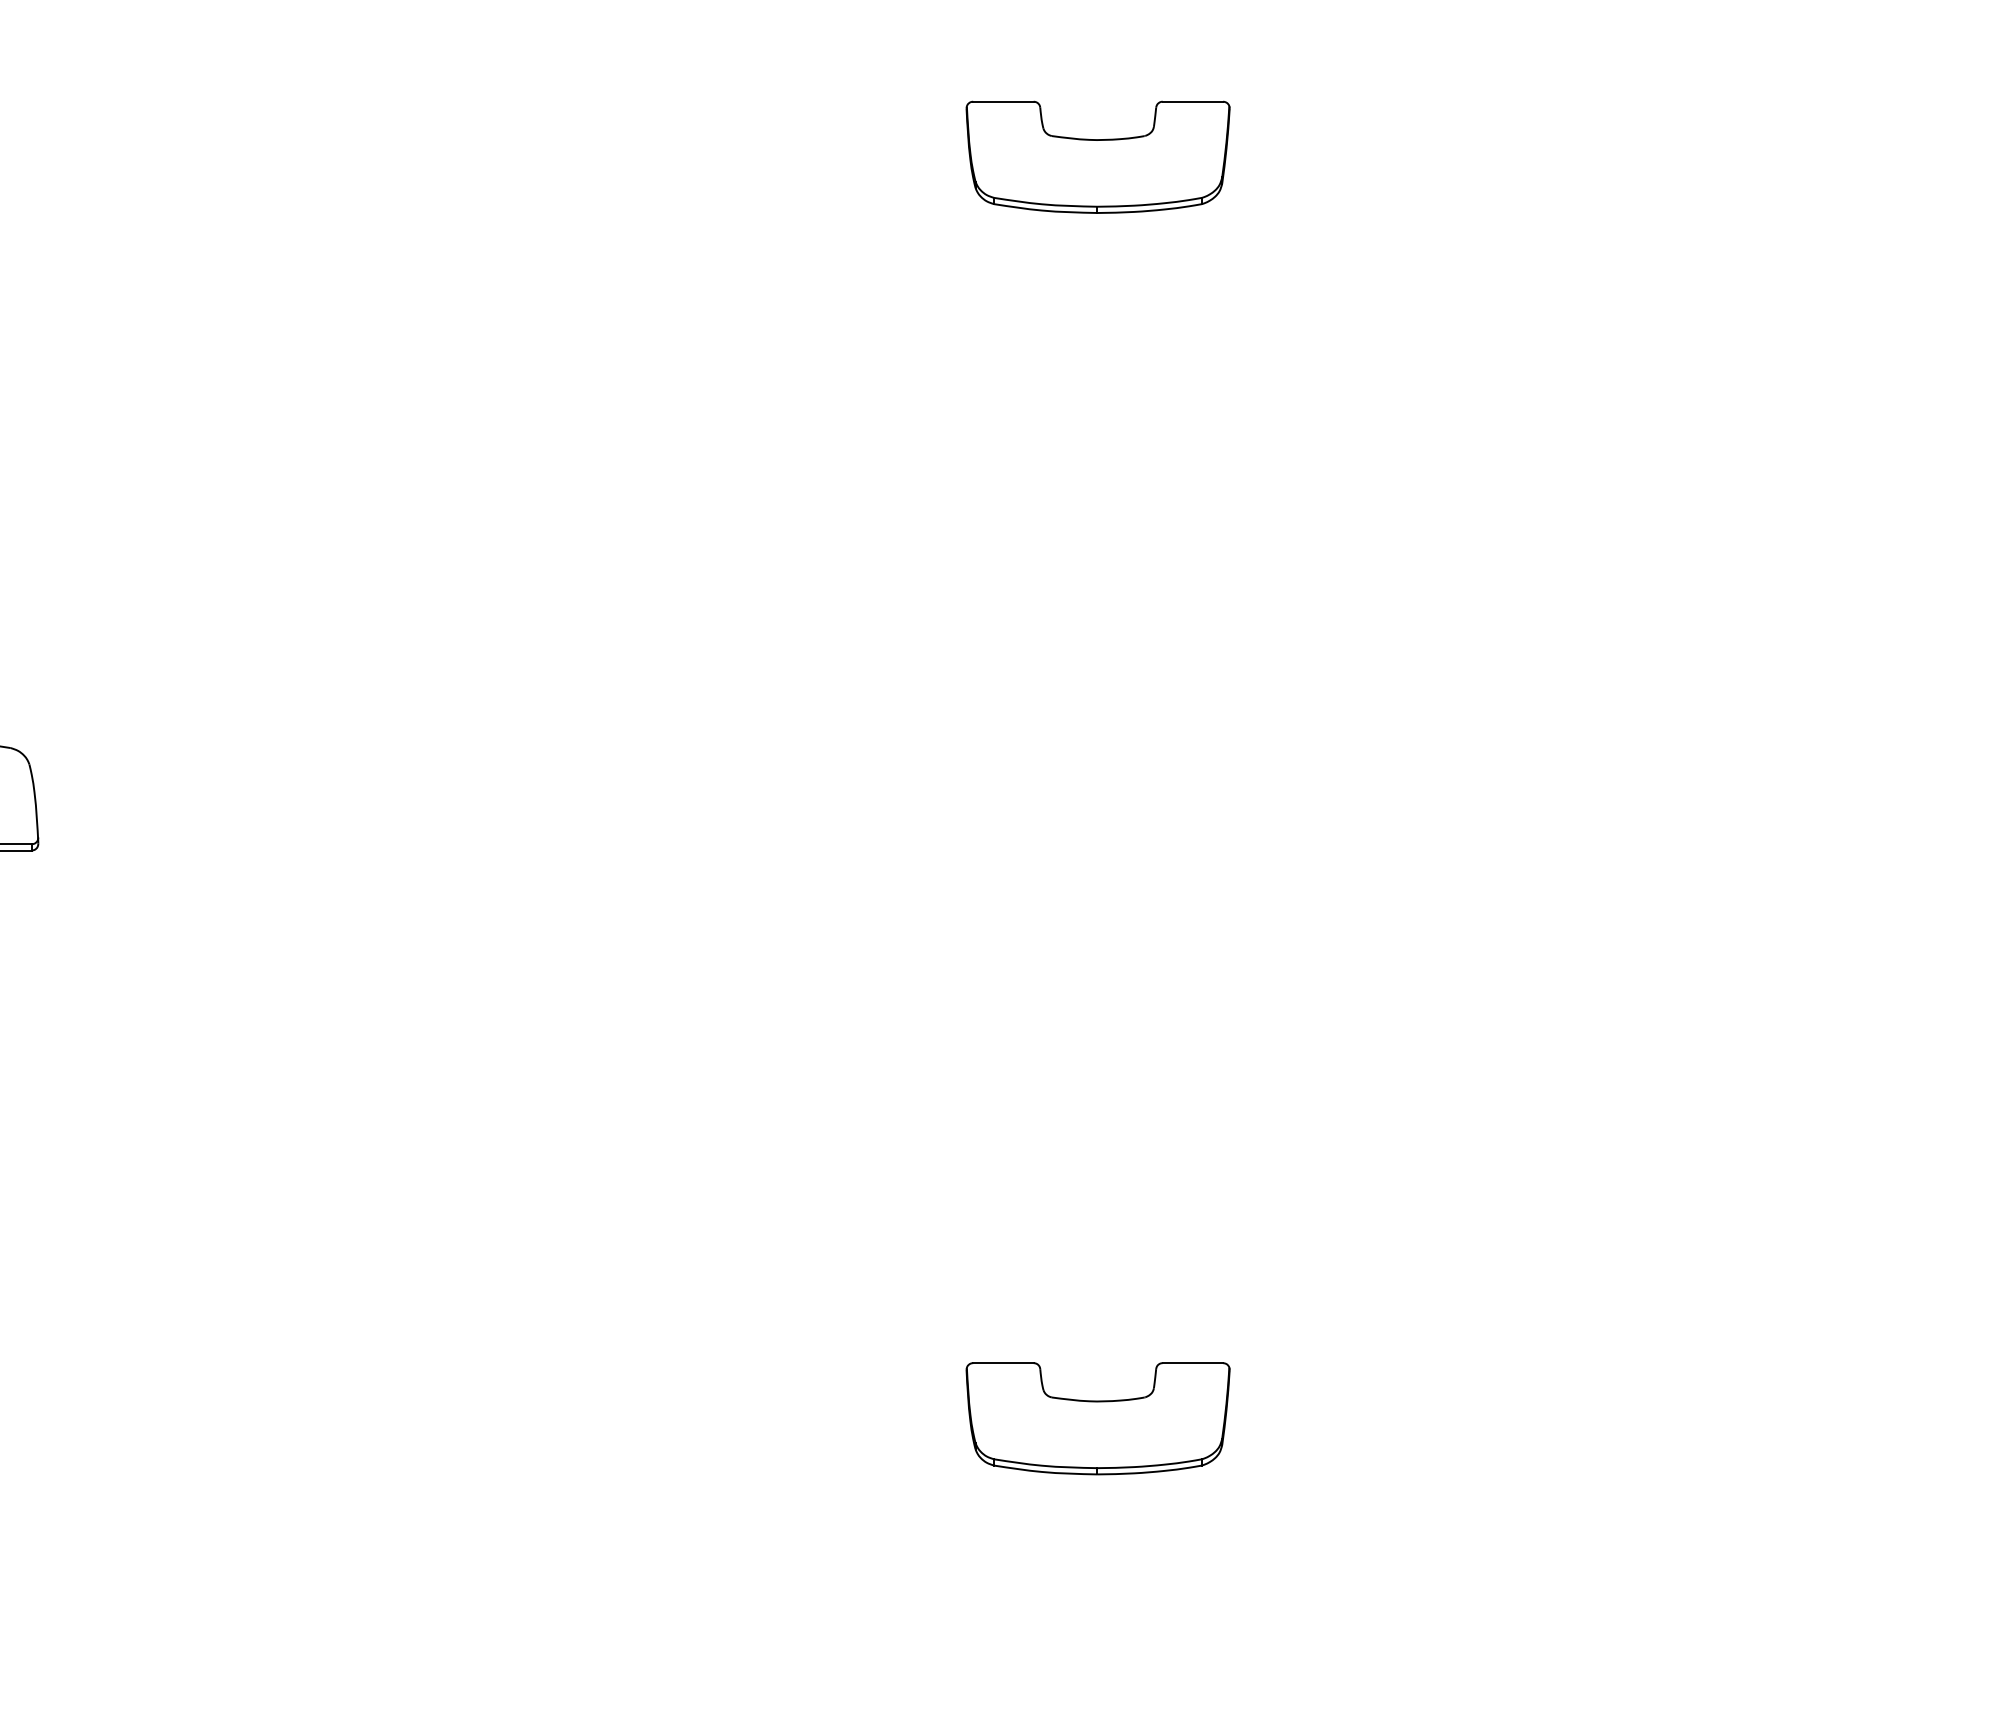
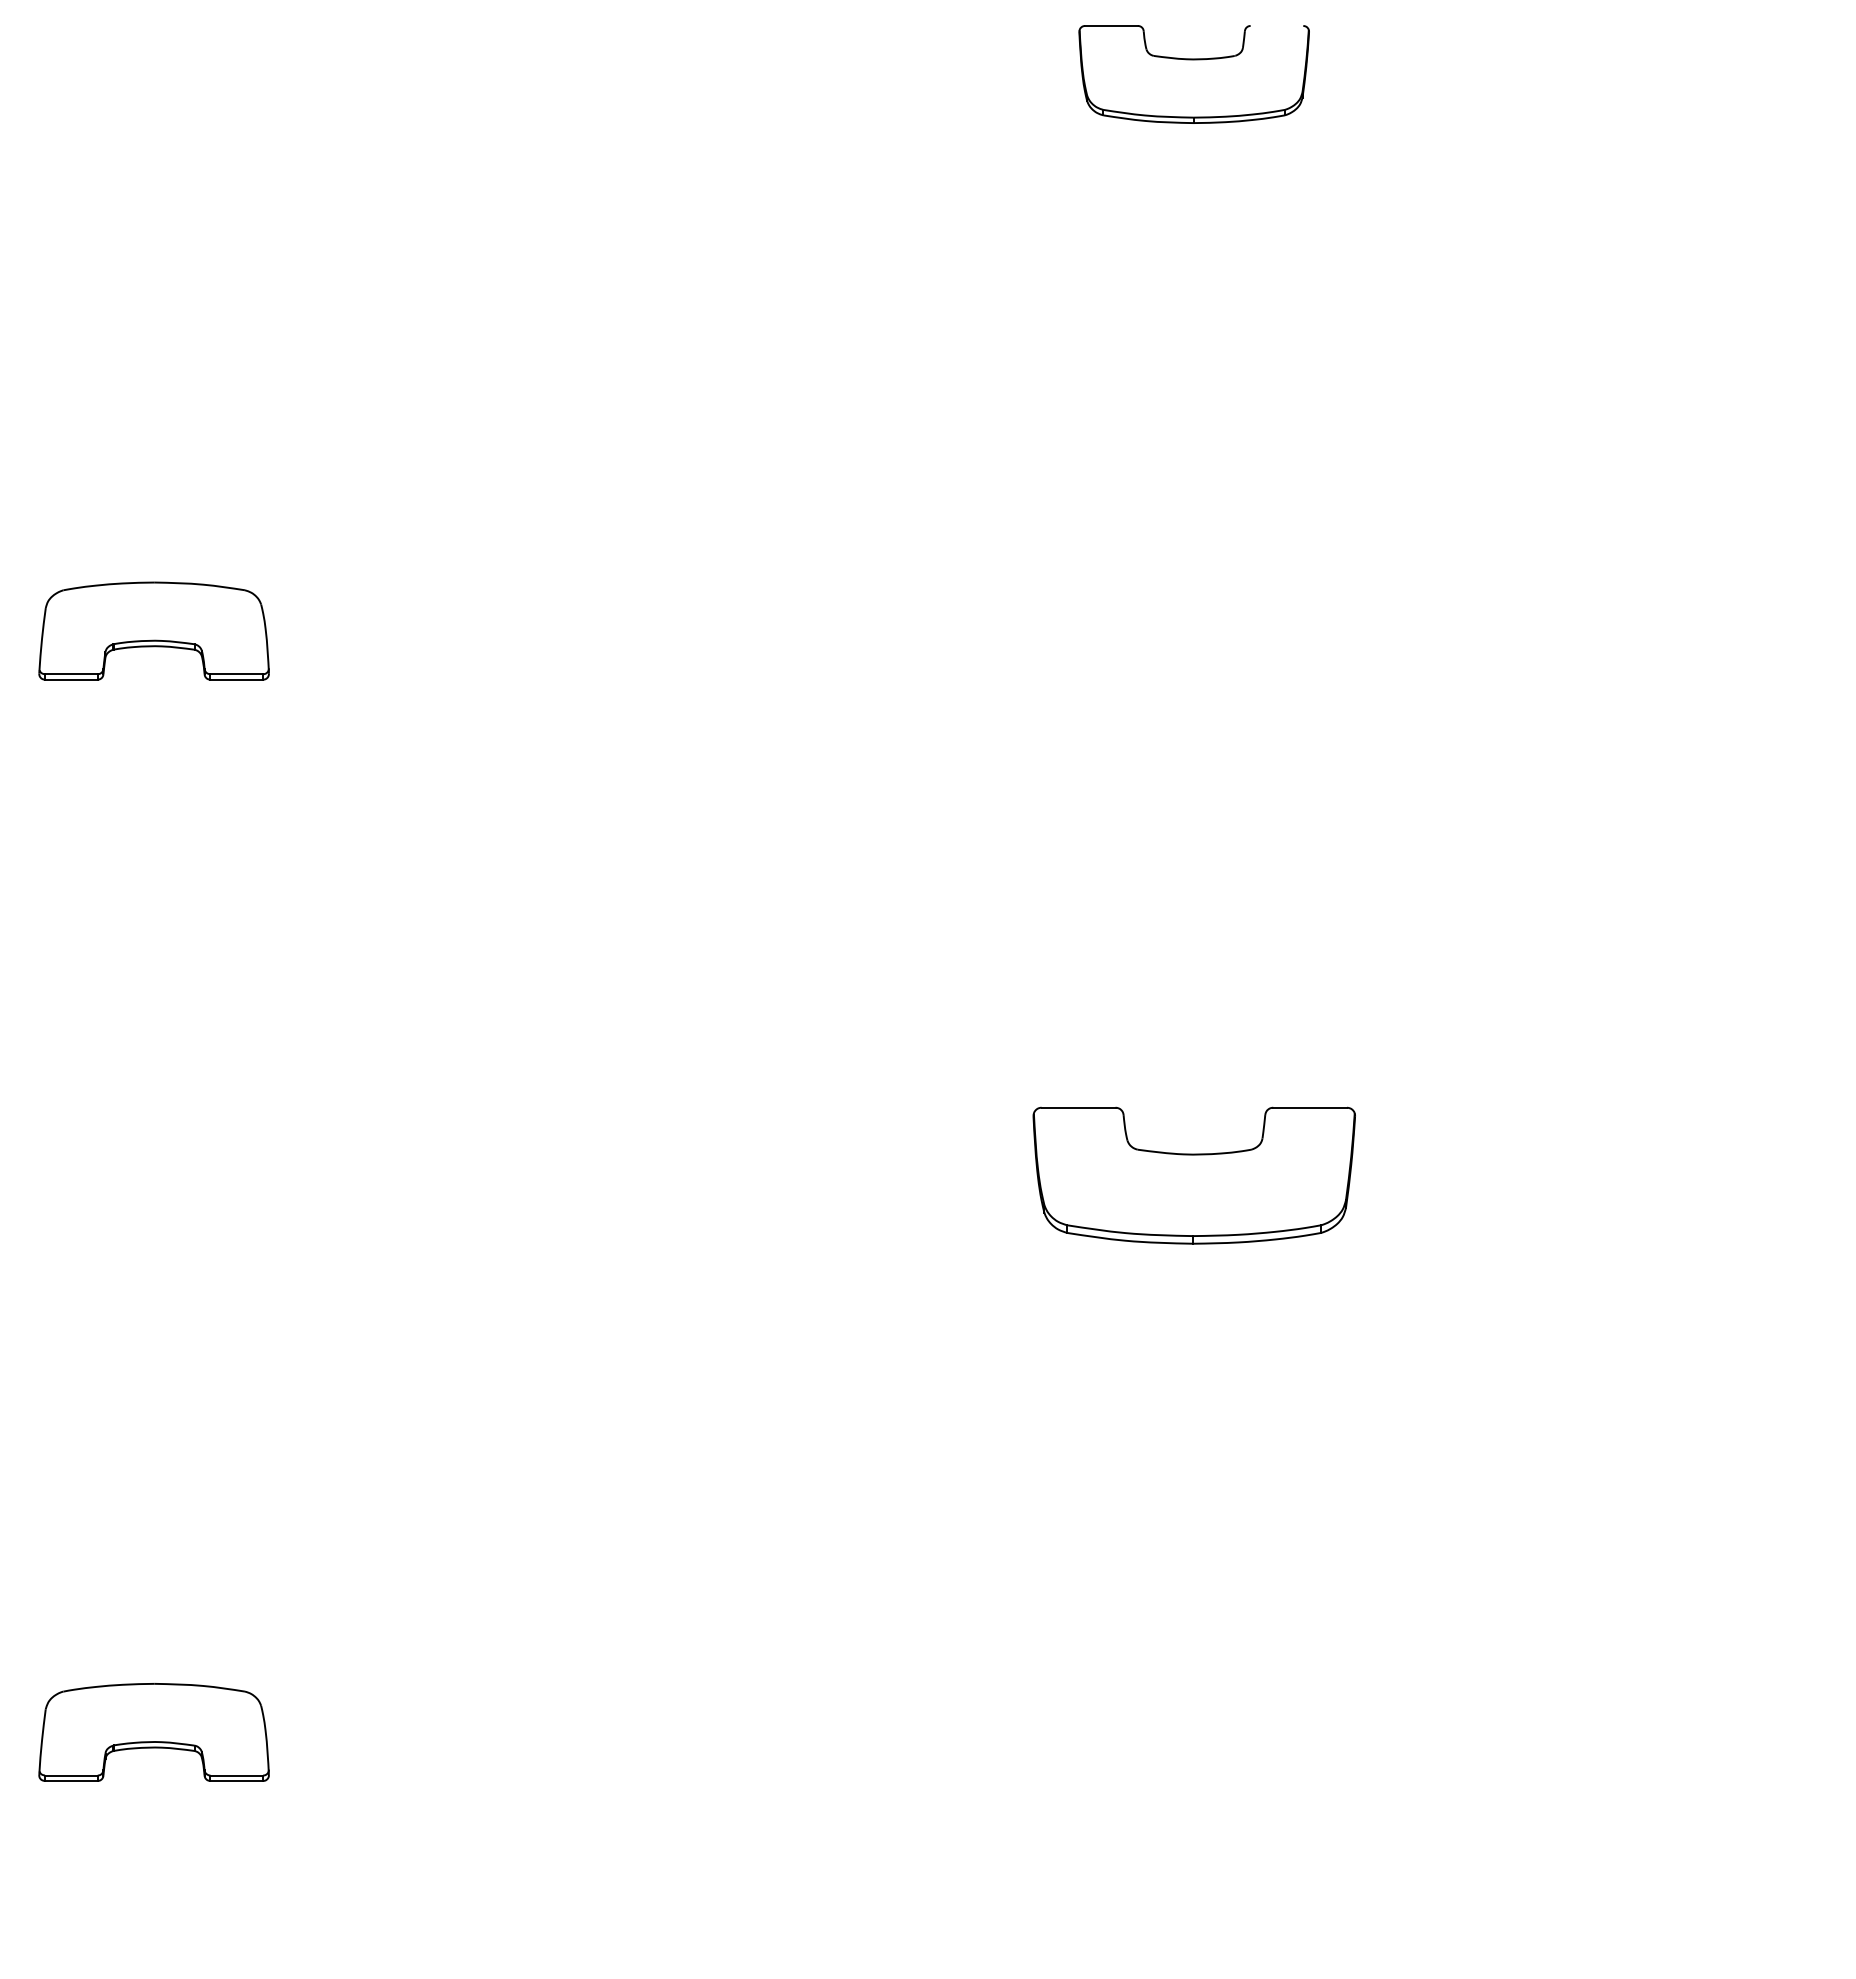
line: (1192, 101) -> (1276, 25), removed
part: (1097, 1418) -> (1193, 1175), size x1.4

